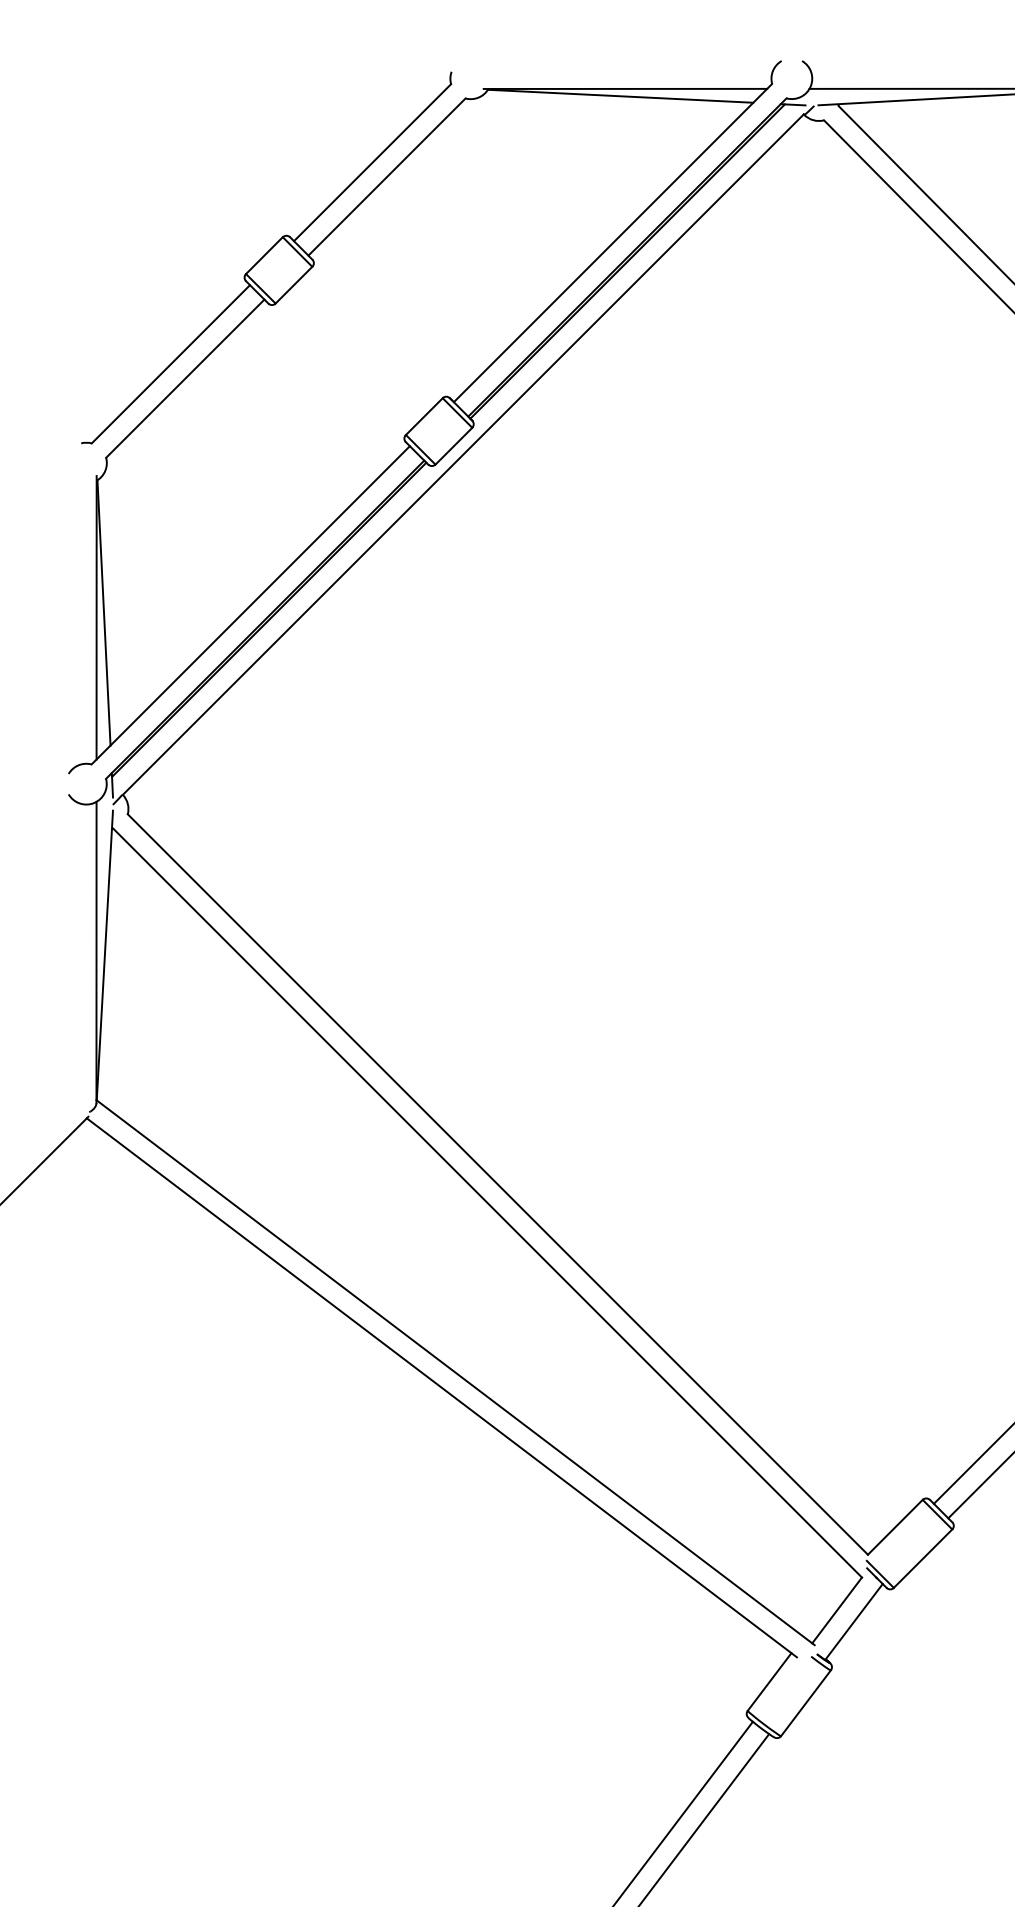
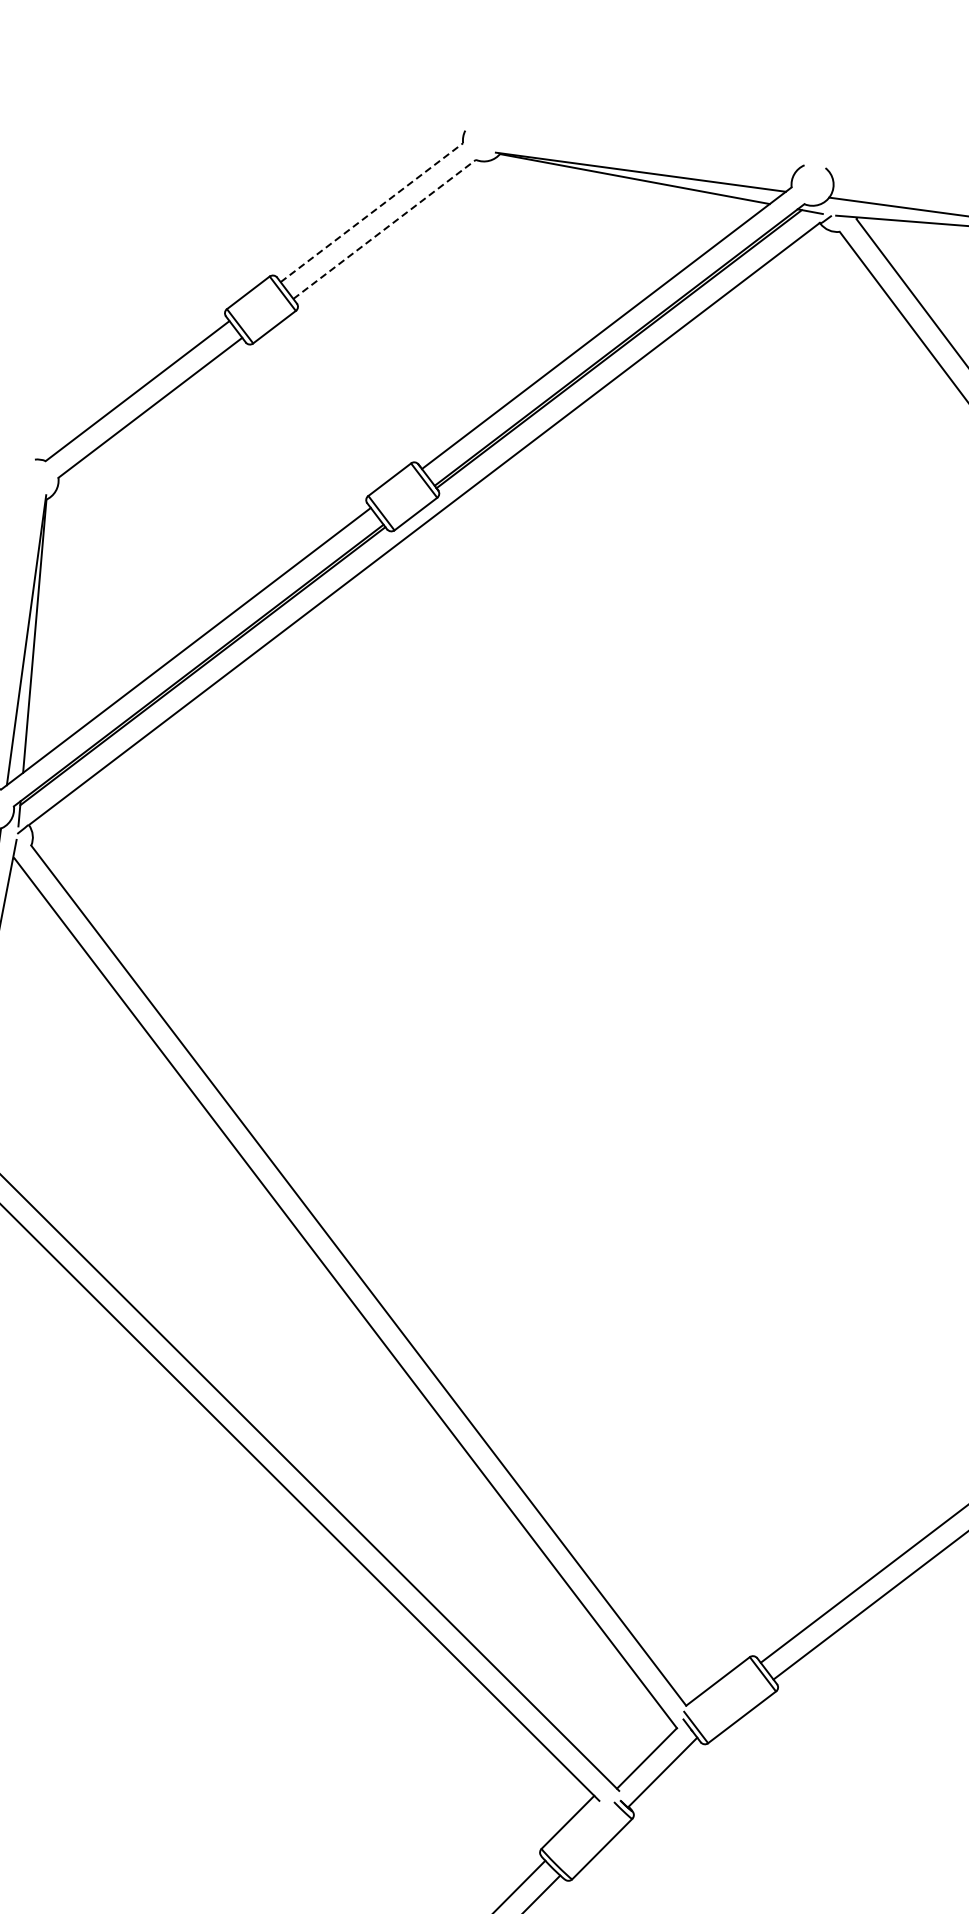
line: (372, 162) -> (371, 212), solid -> dashed
line: (387, 176) -> (385, 228), solid -> dashed

